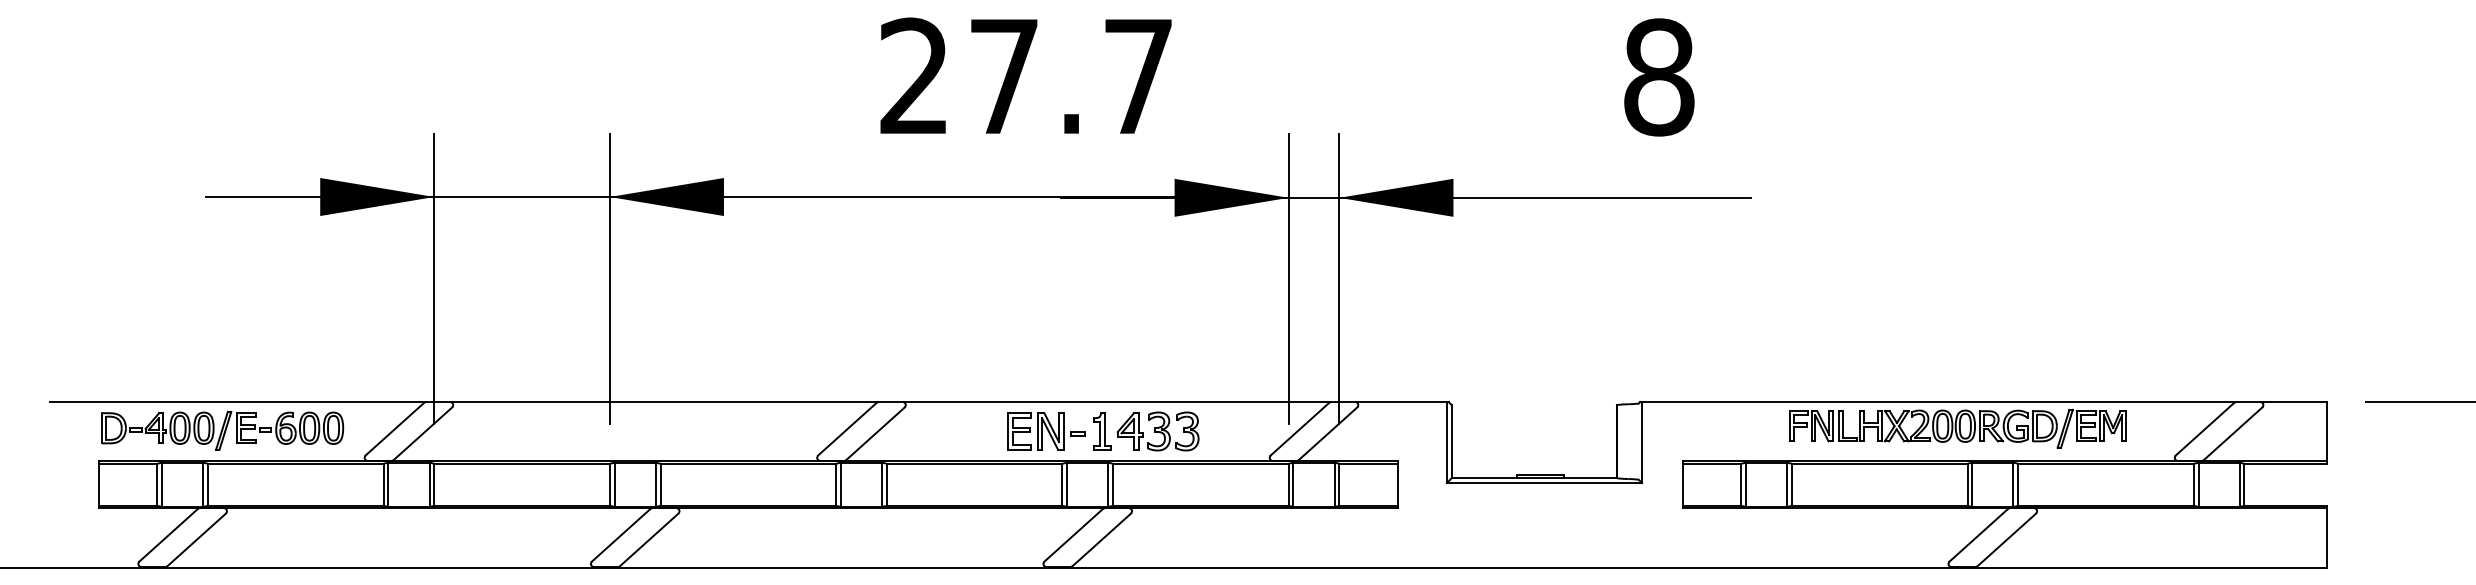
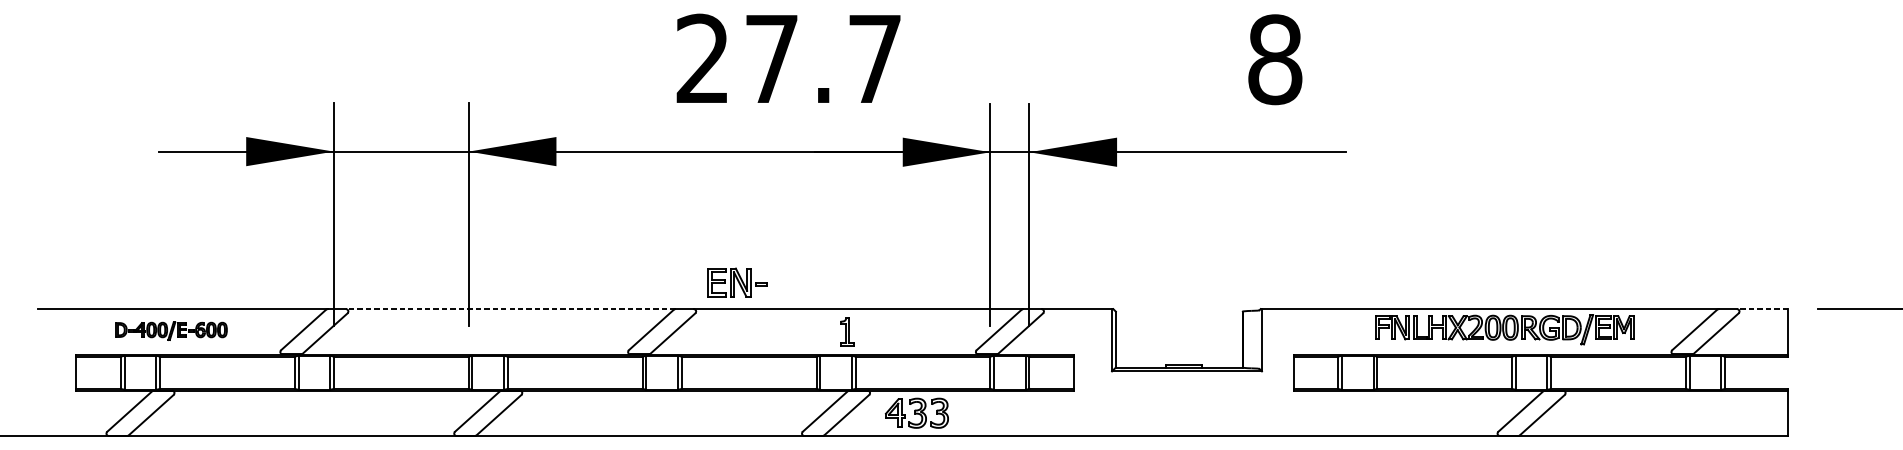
line: (664, 401) -> (510, 308), solid -> dashed
line: (2292, 401) -> (1761, 308), solid -> dashed
part: (222, 430) -> (171, 331), size x0.6
part: (1046, 431) -> (737, 282), moved
part: (1157, 431) -> (916, 413), moved

